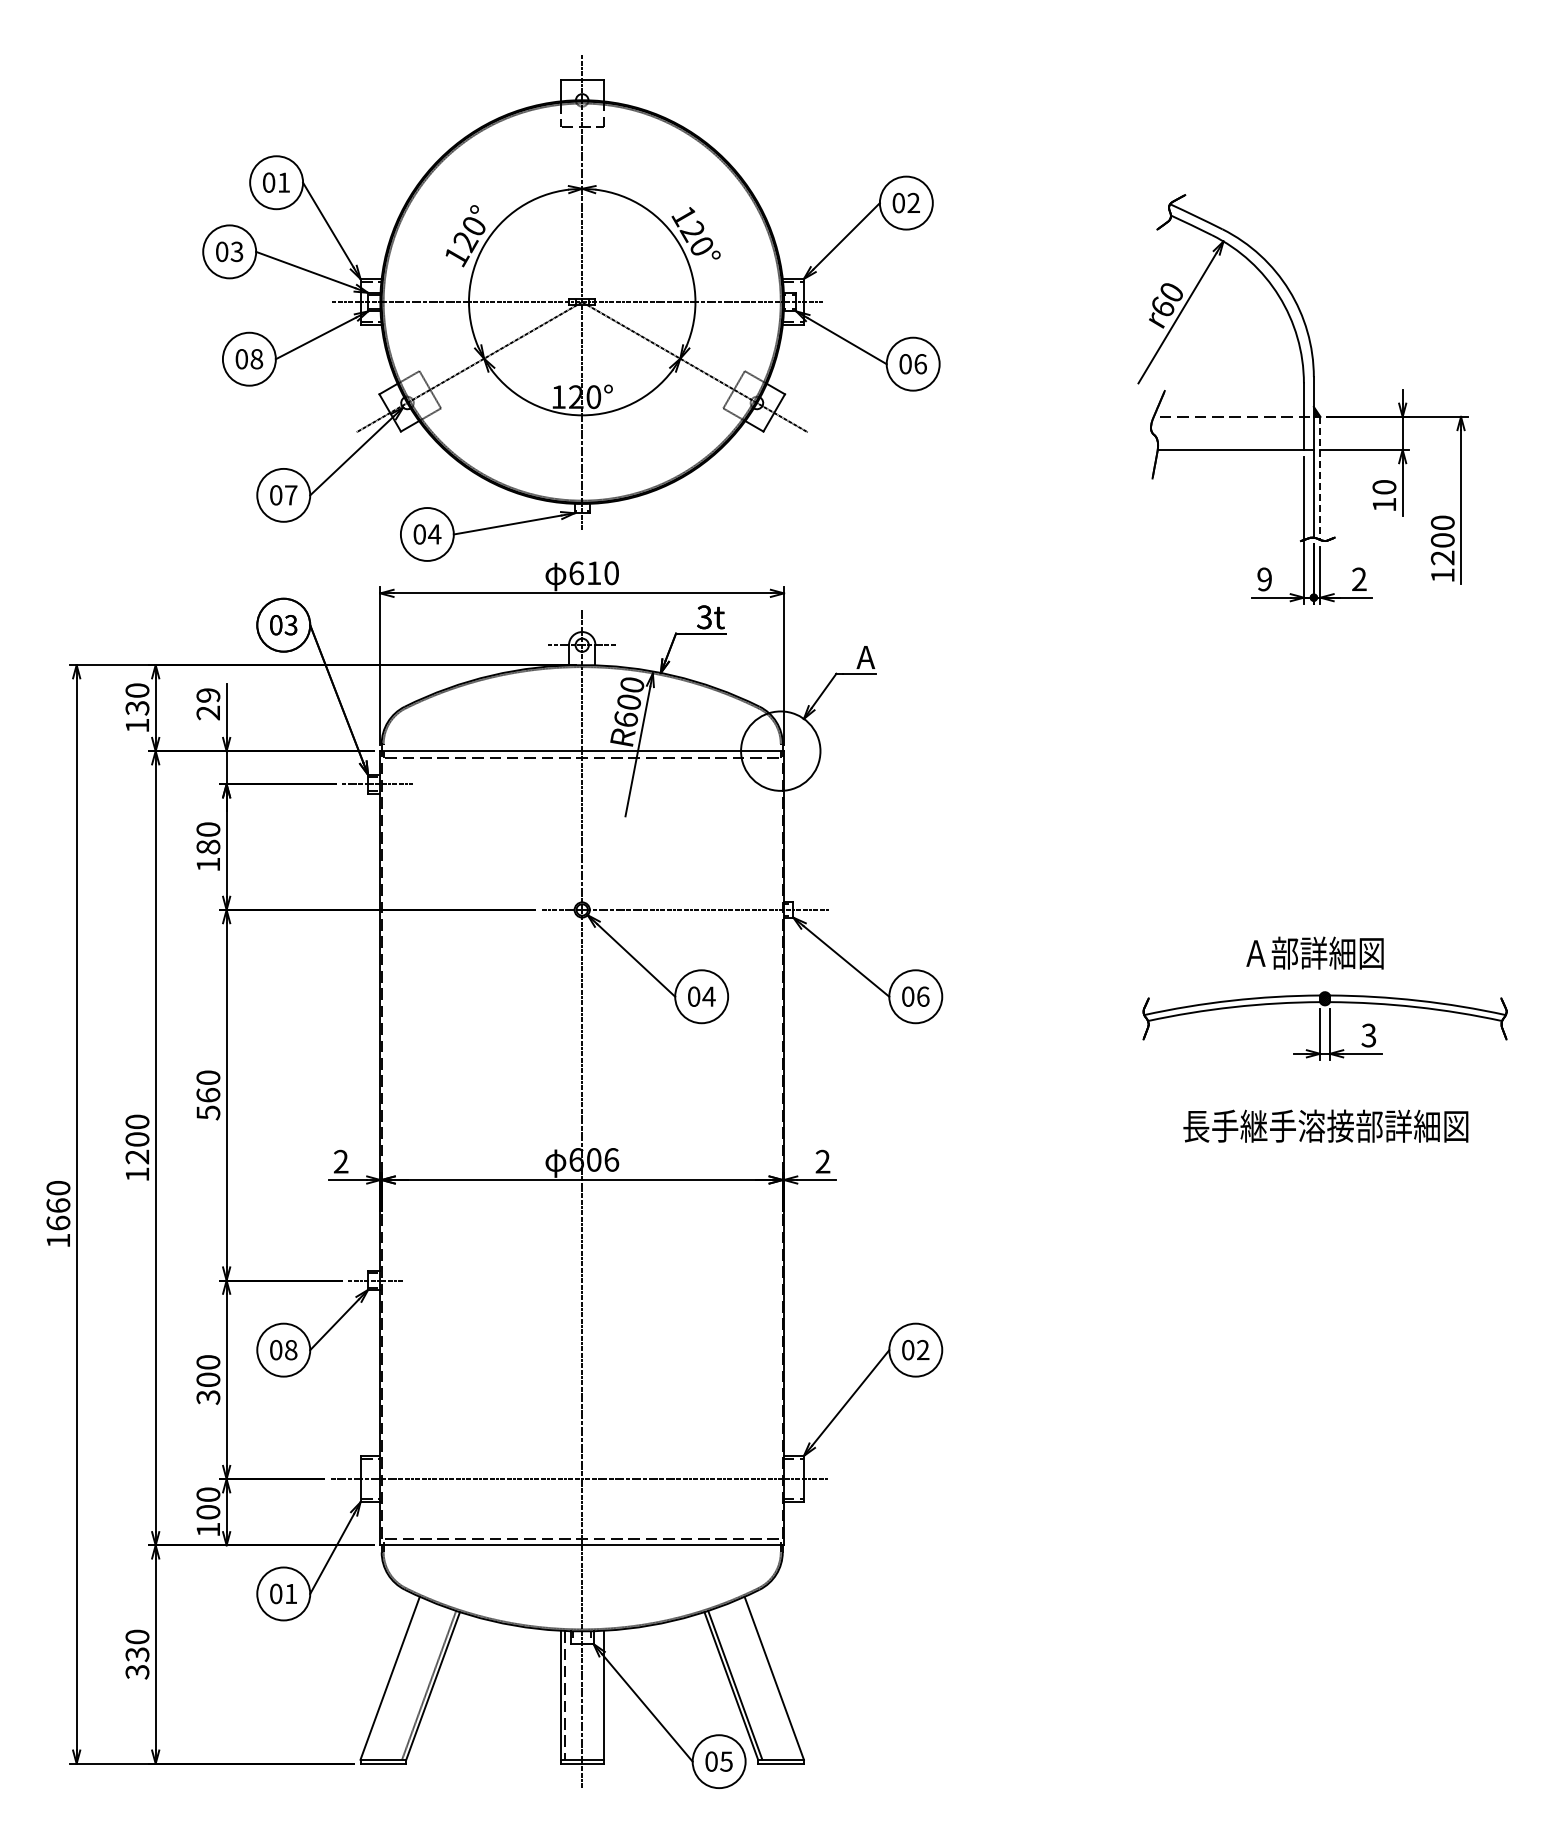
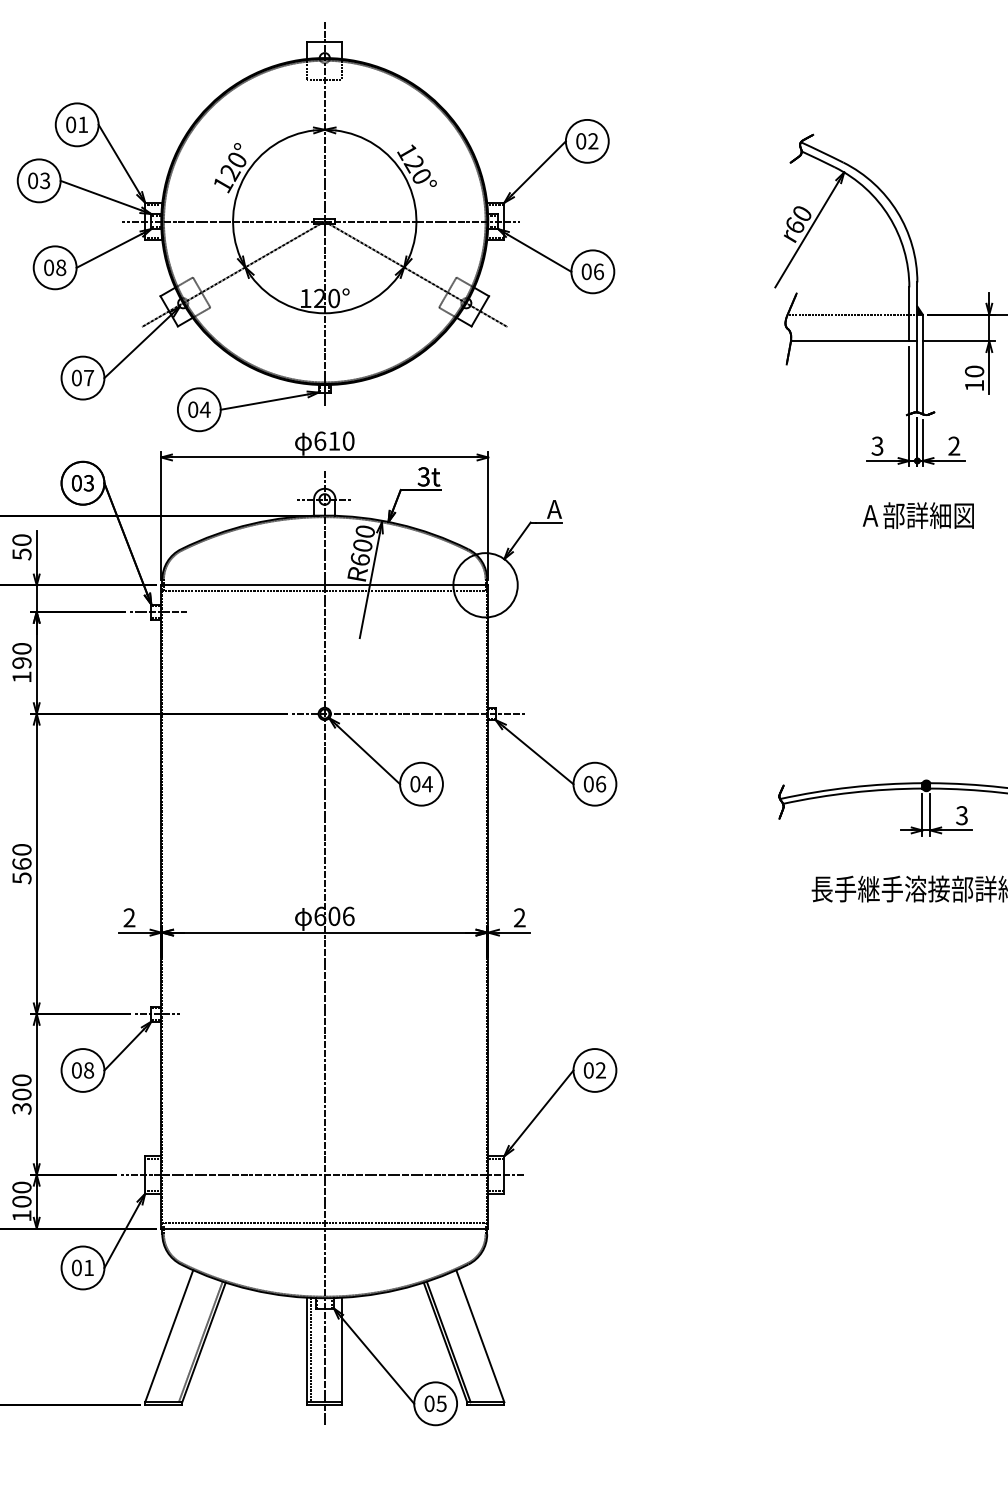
line: (1320, 478) -> (922, 364), dashed -> solid
text: (1264, 579) -> (877, 446), 9 -> 3
text: (208, 704) -> (22, 547), 29 -> 50
text: (208, 846) -> (22, 662), 180 -> 190
text: (1314, 952) -> (917, 515), moved

